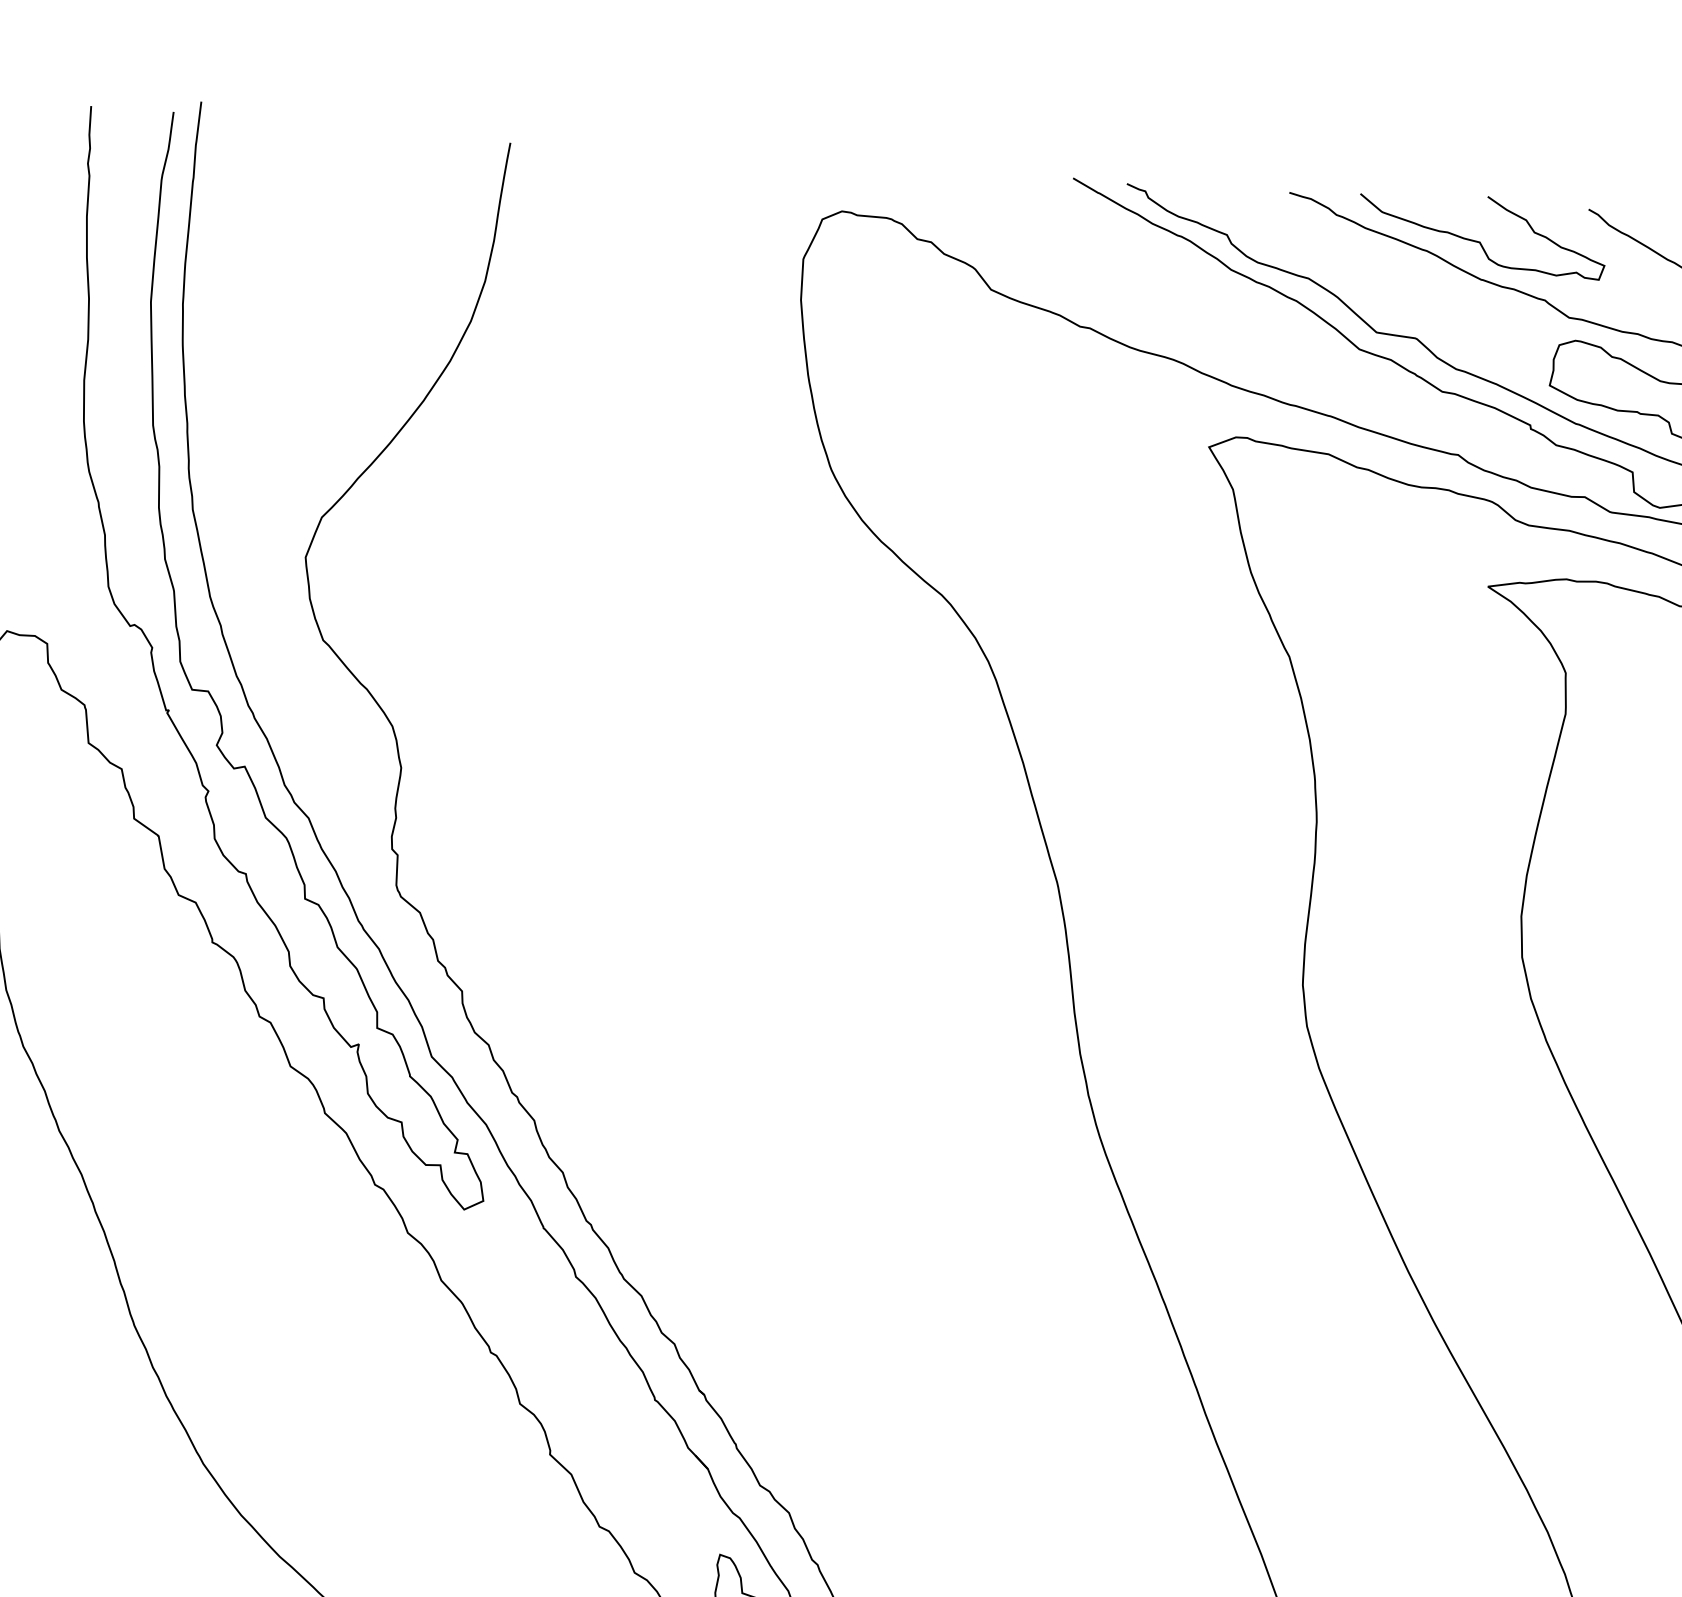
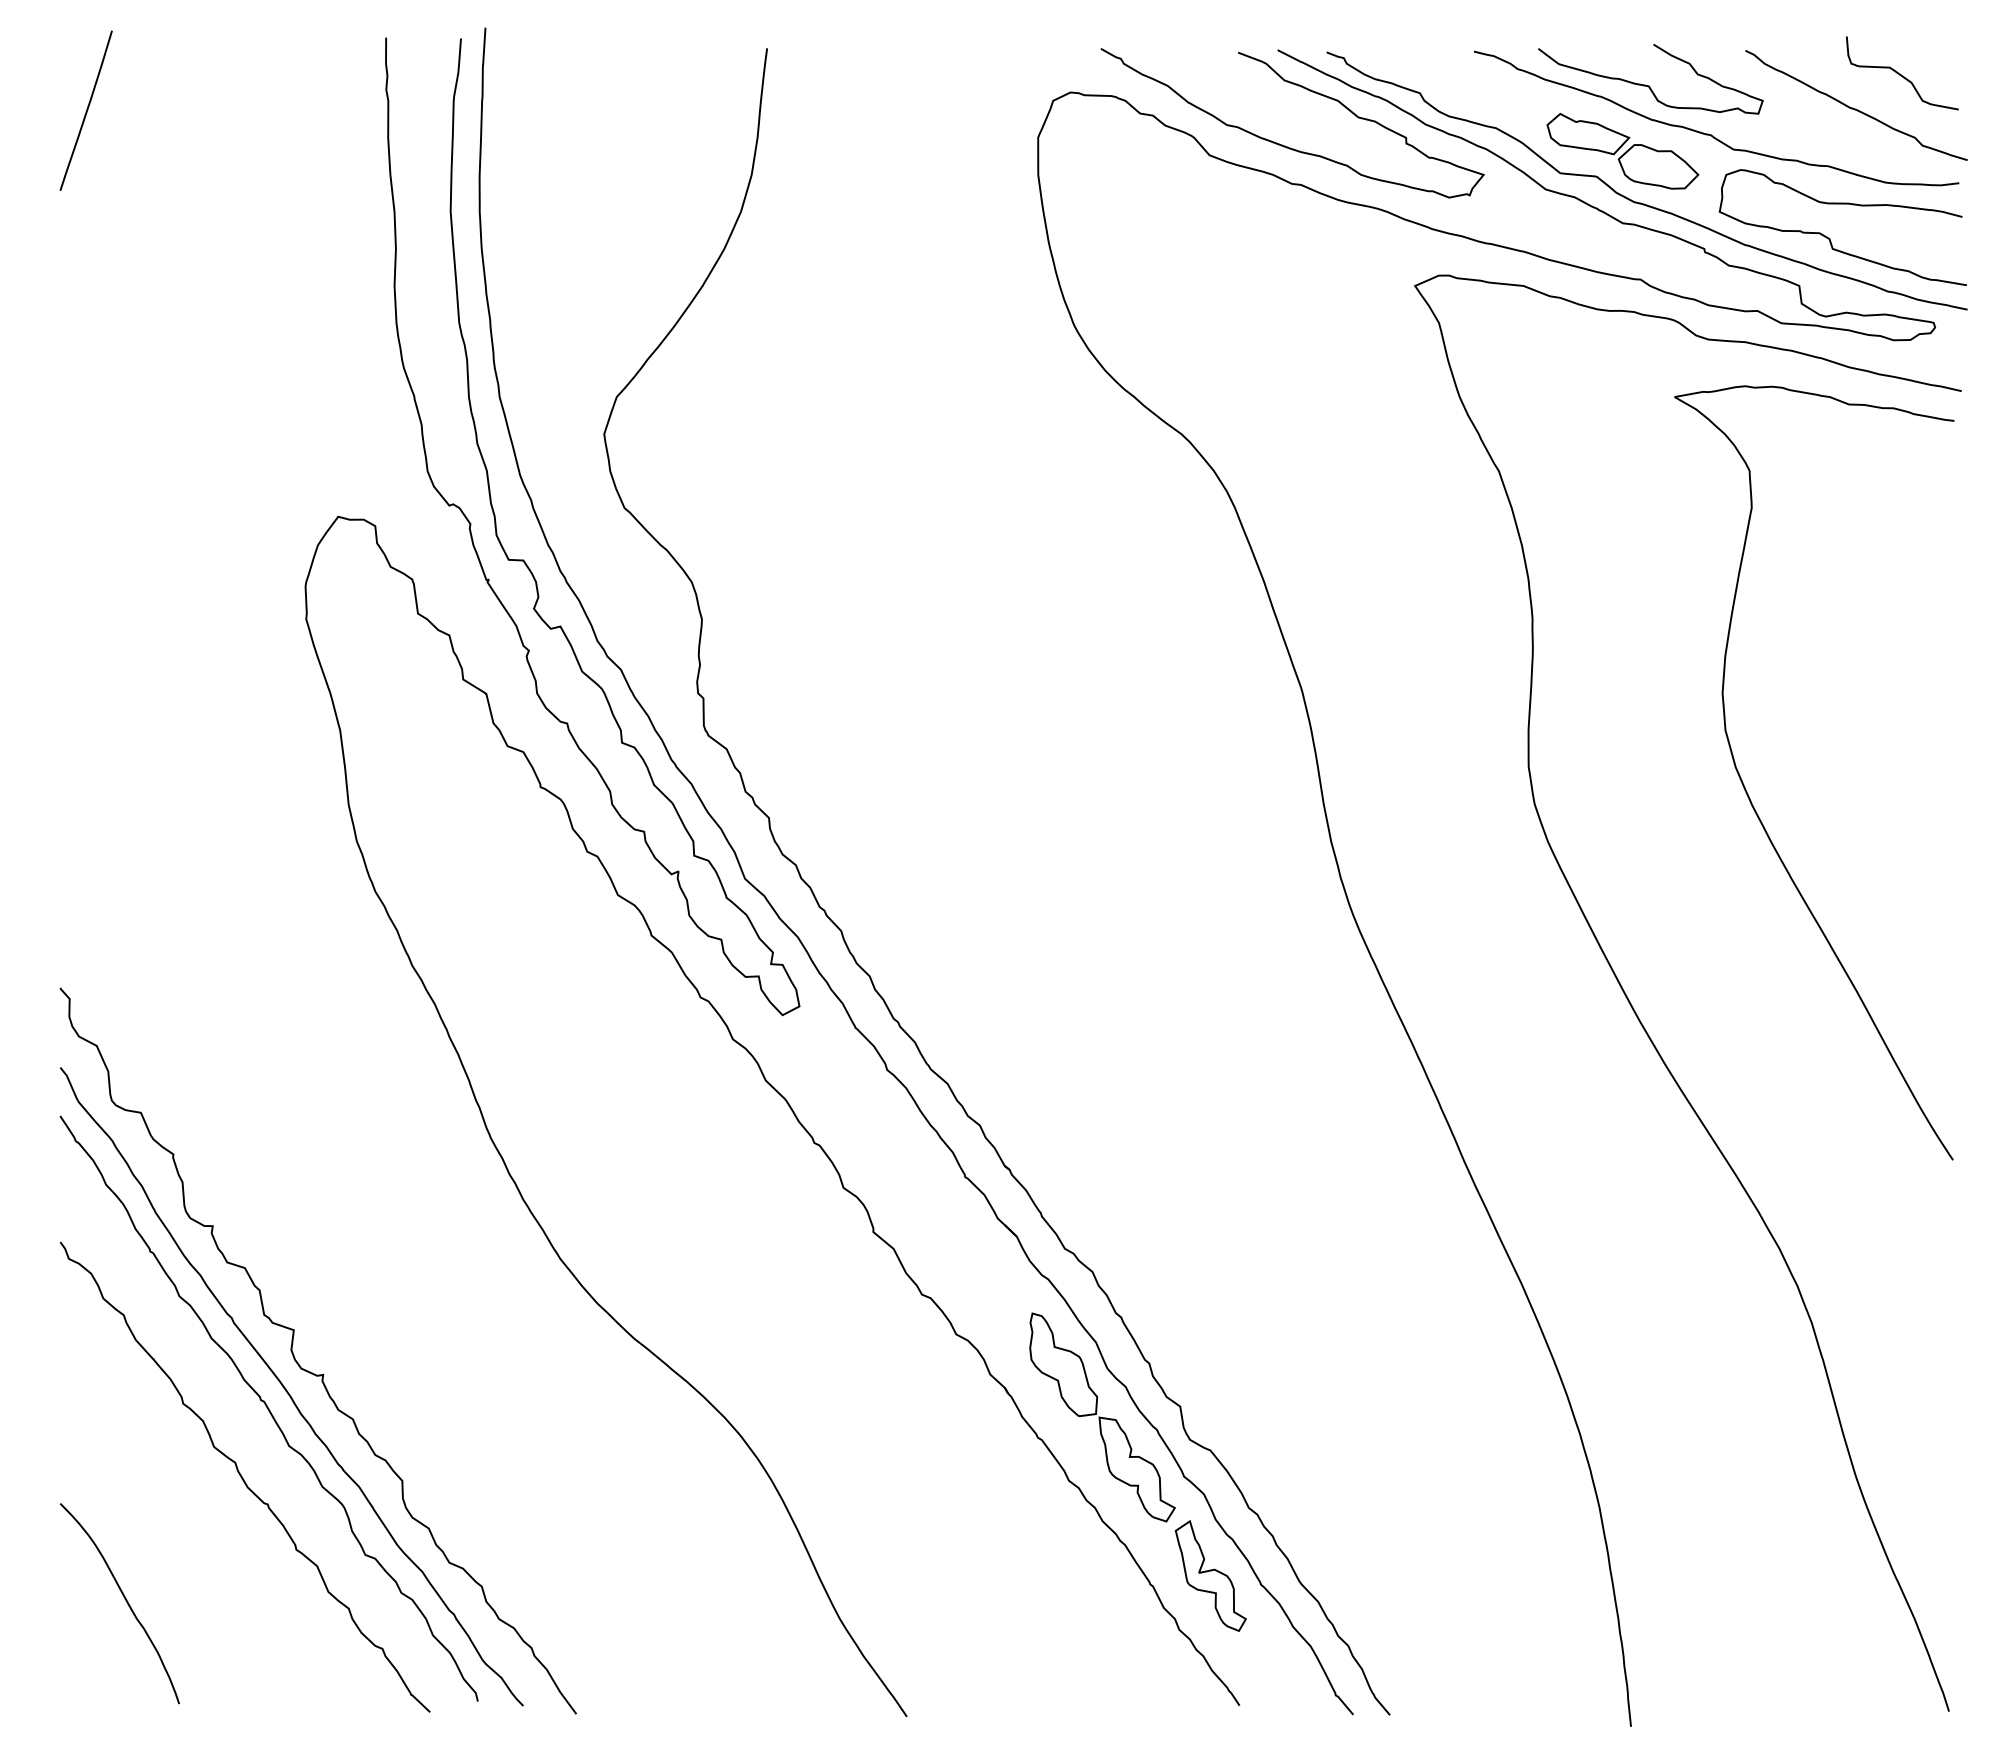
curve: (1075, 283) -> (1285, 145), added
part: (1446, 312) -> (1622, 151), added

